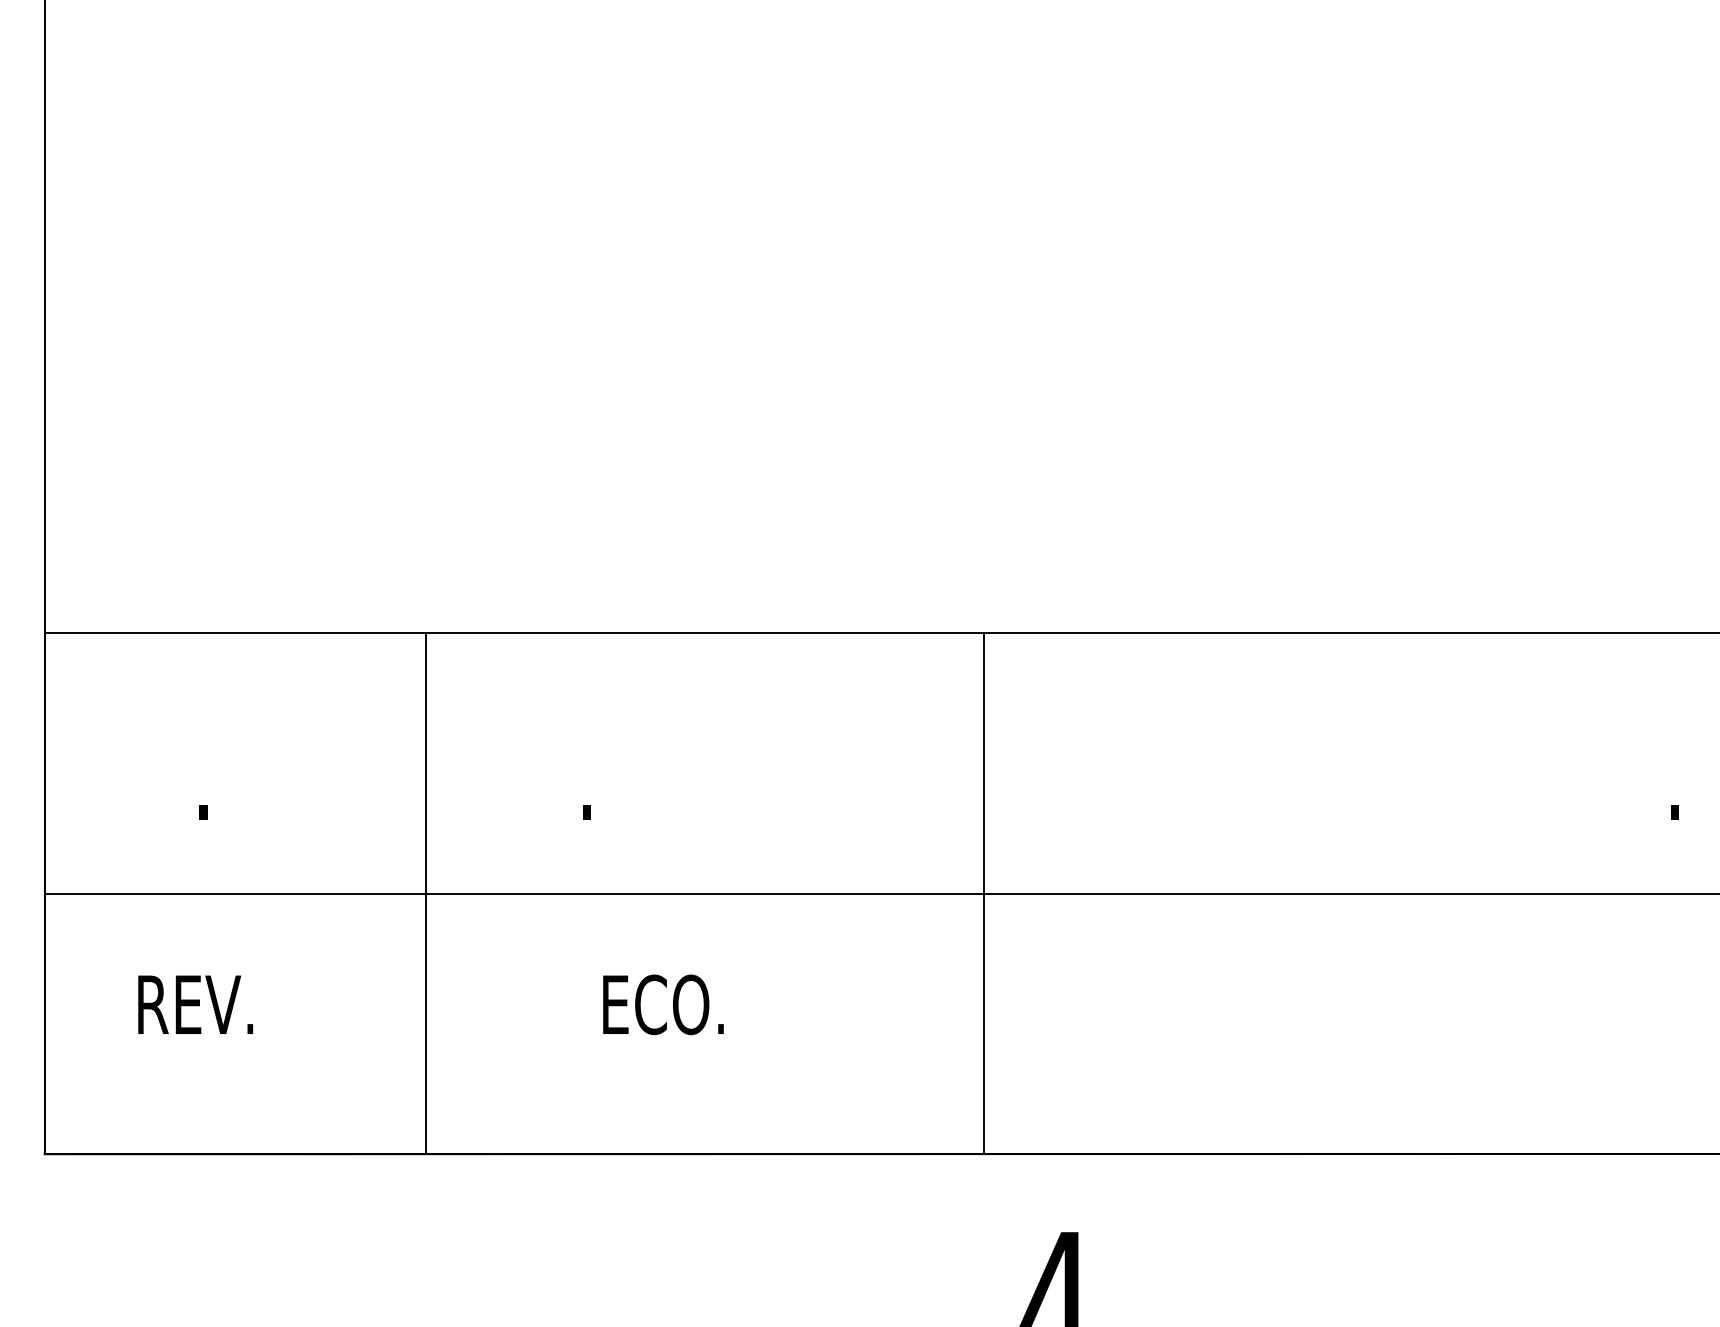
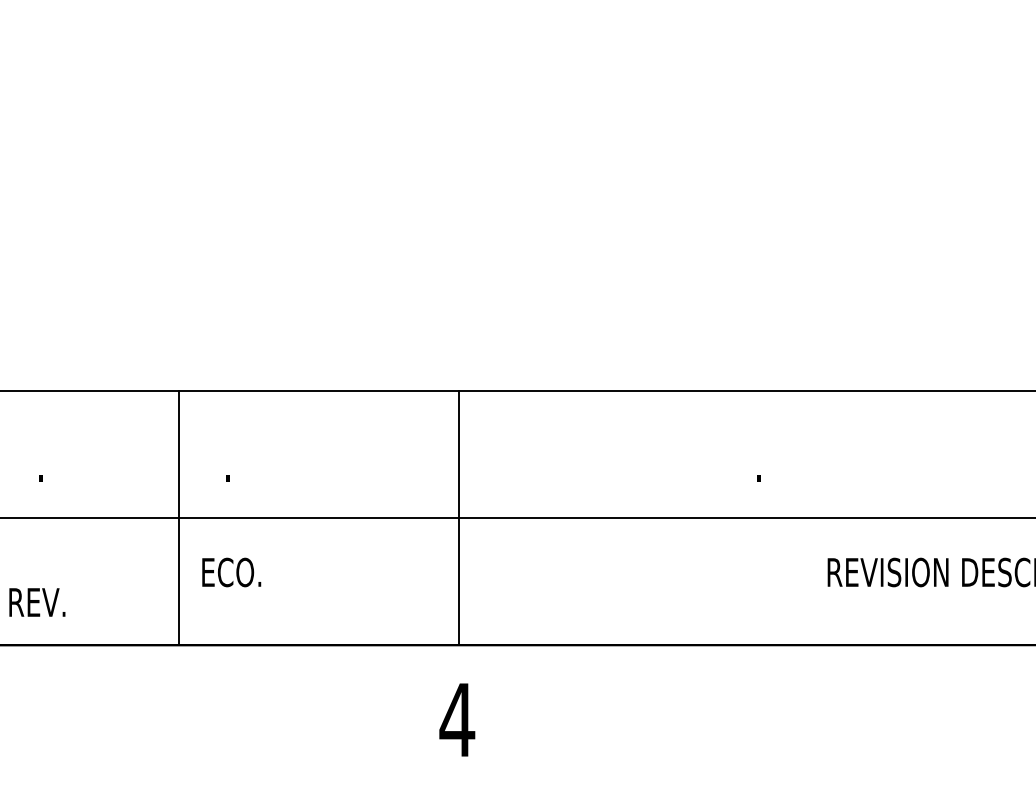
line: (425, 892) -> (178, 517), moved
line: (984, 892) -> (459, 517), moved
text: (195, 1004) -> (37, 602), moved
text: (663, 1004) -> (231, 572), moved

